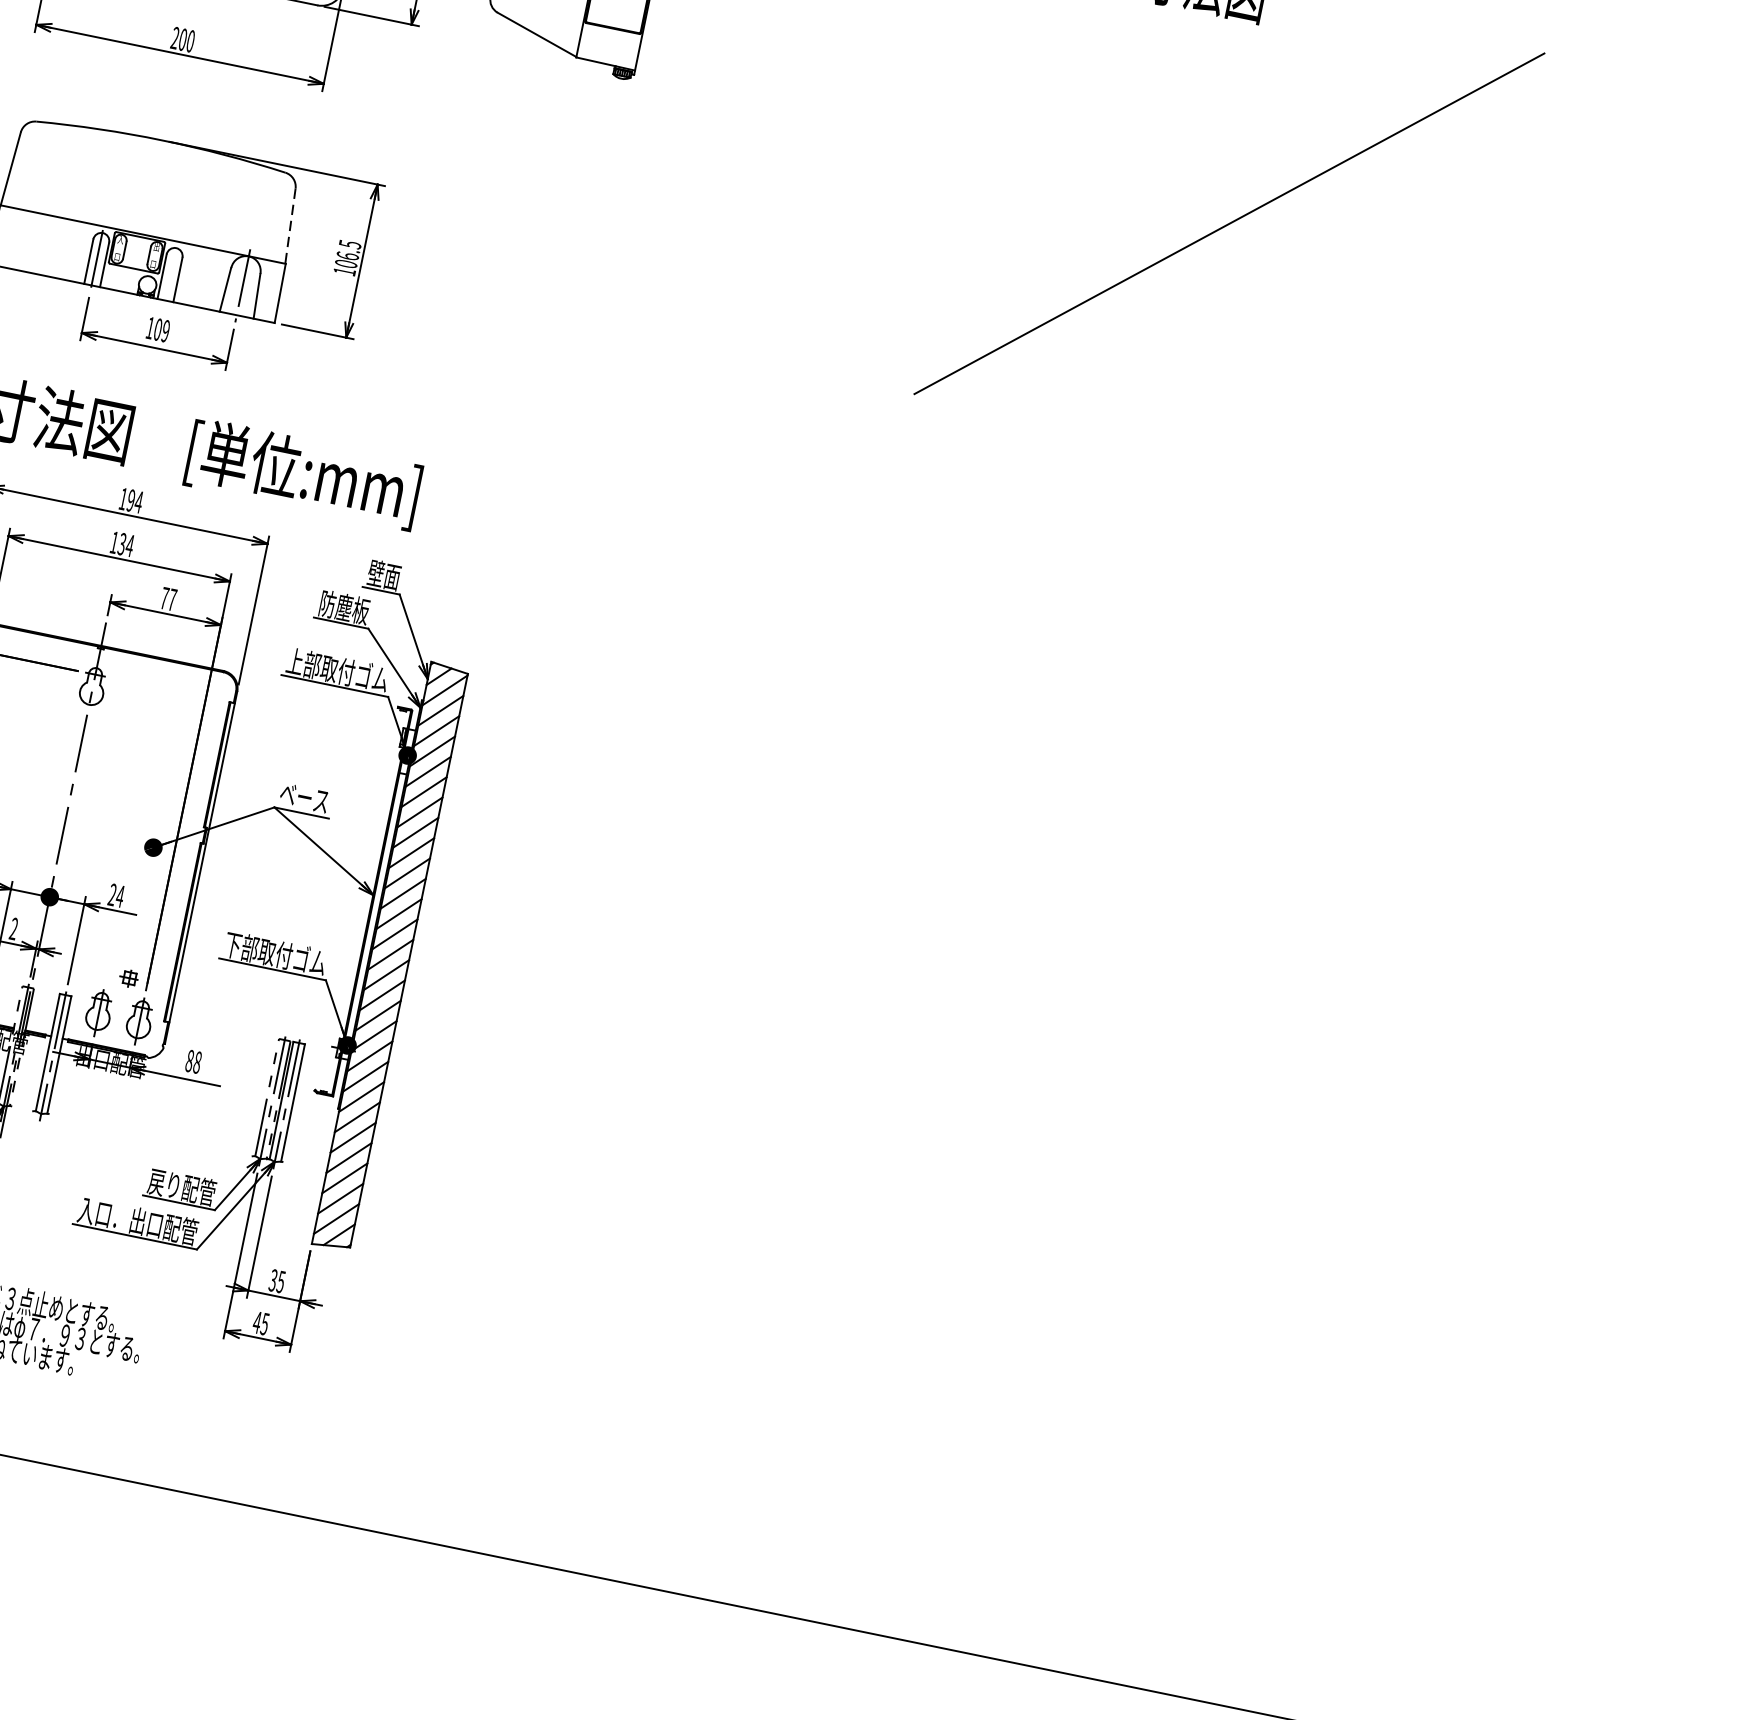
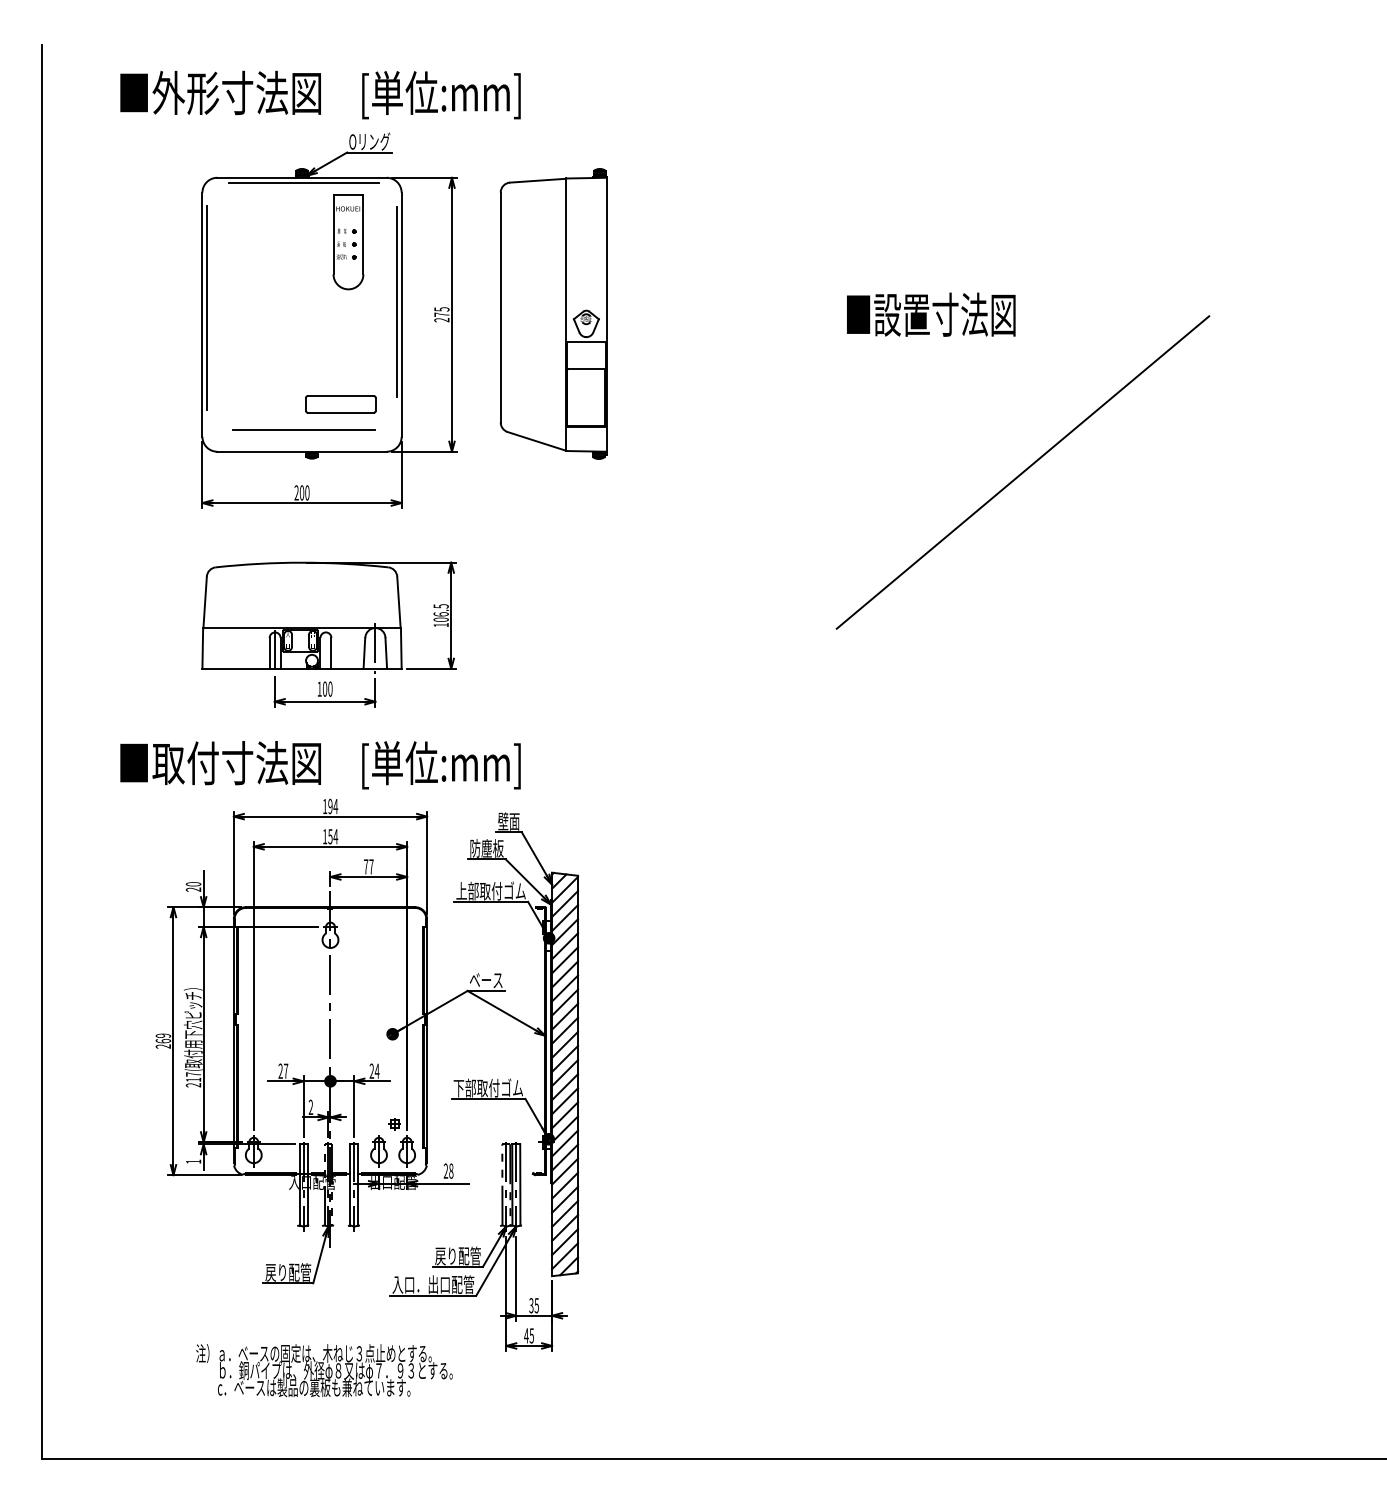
line: (289, 226) -> (398, 602), dashed -> solid
text: (166, 330) -> (330, 688), 109 -> 100
text: (122, 543) -> (330, 836), 134 -> 154
text: (189, 1059) -> (445, 1170), 88 -> 28

